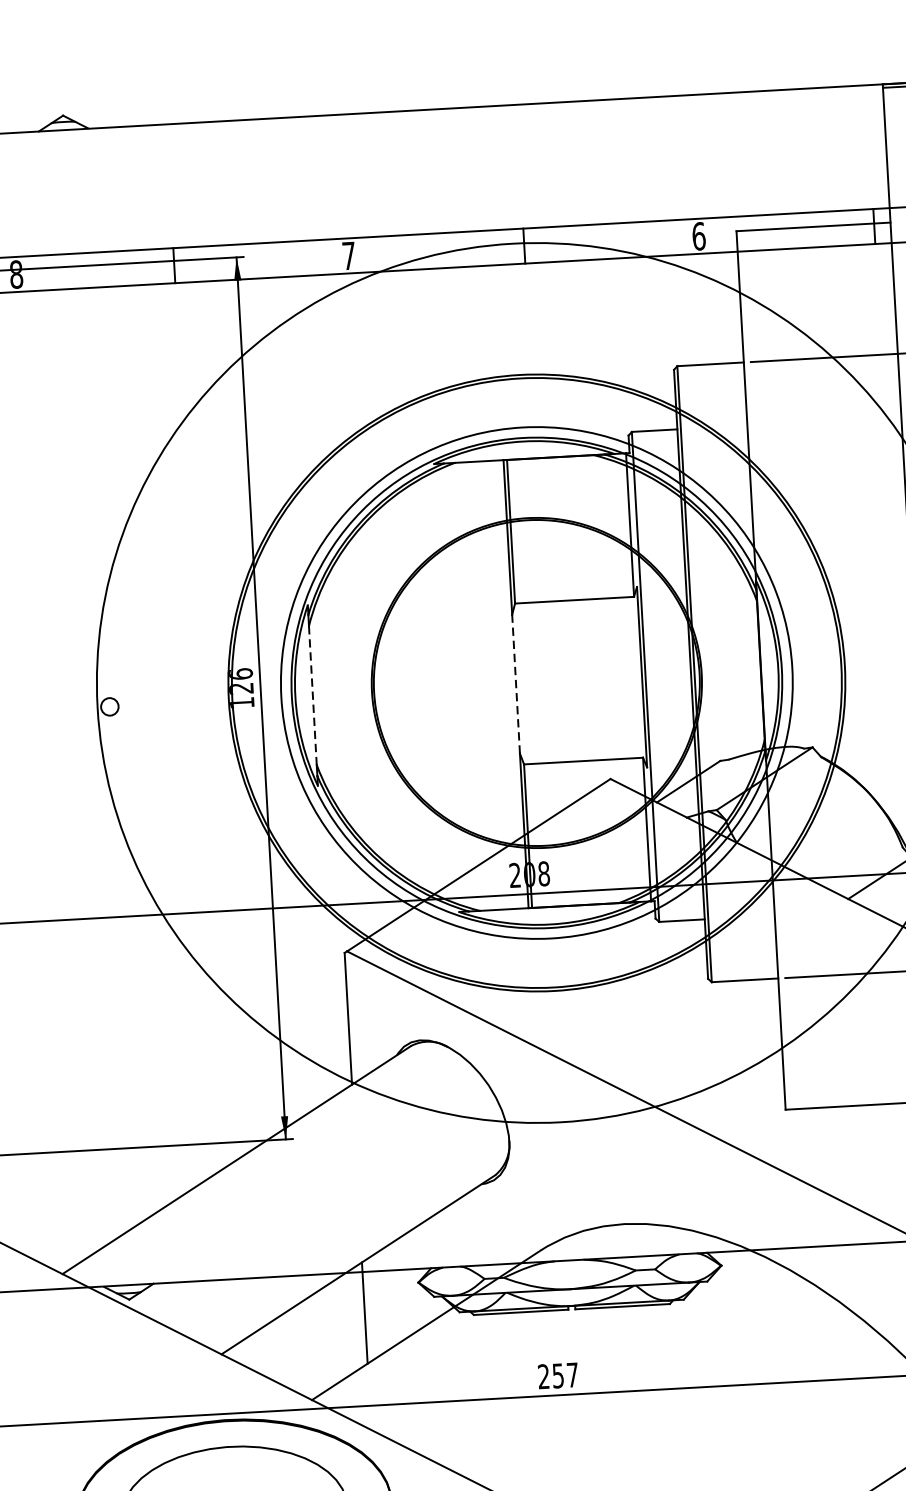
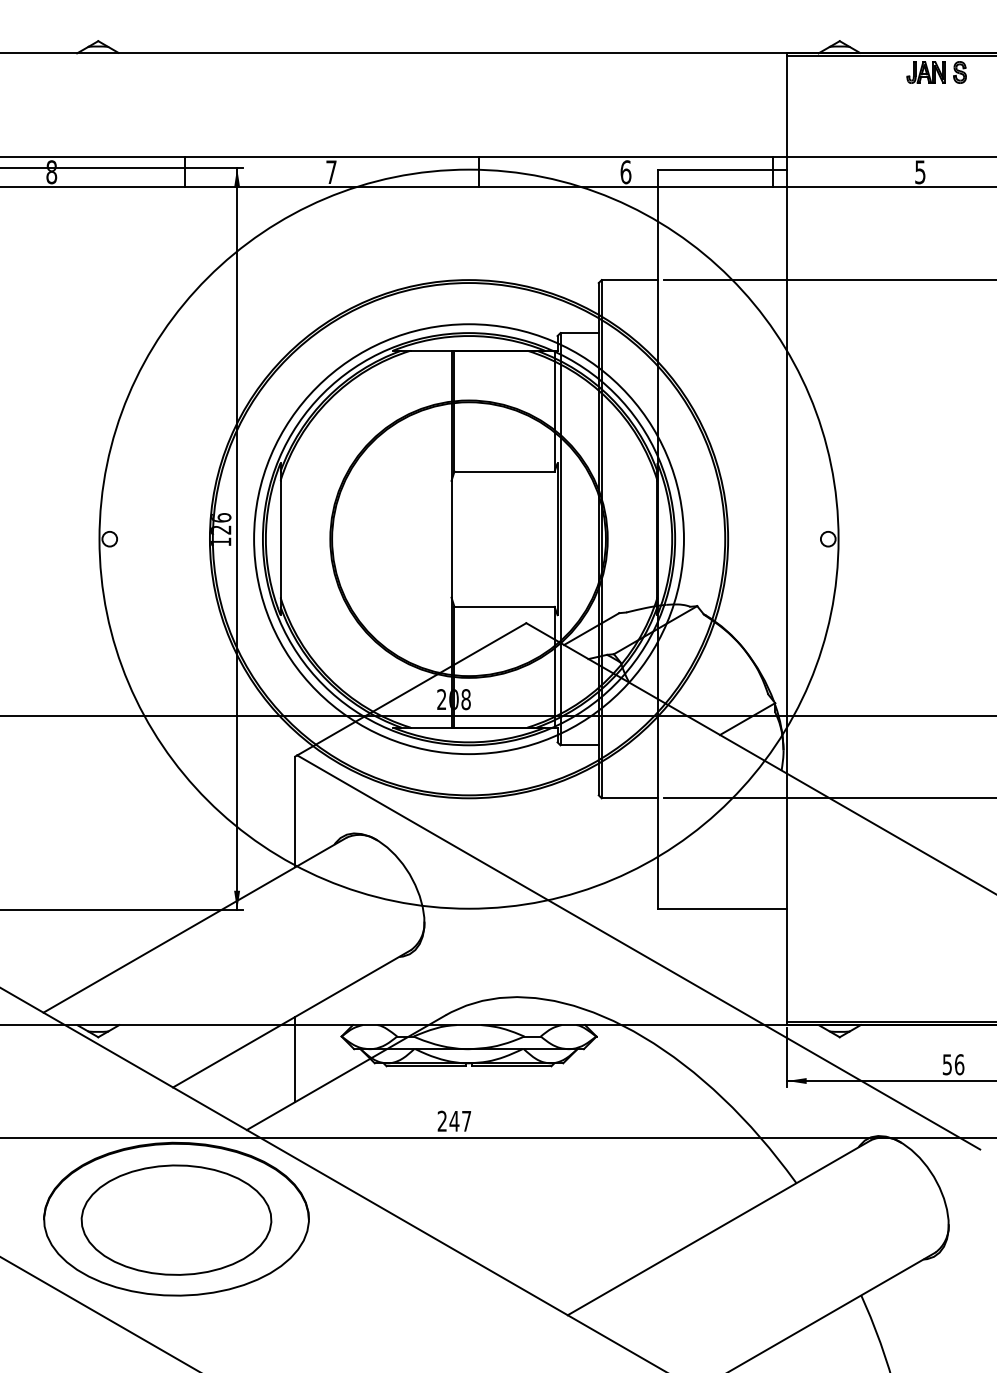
line: (515, 683) -> (451, 538), dashed -> solid
line: (312, 695) -> (280, 539), dashed -> solid
text: (558, 1376) -> (454, 1121), 257 -> 247

